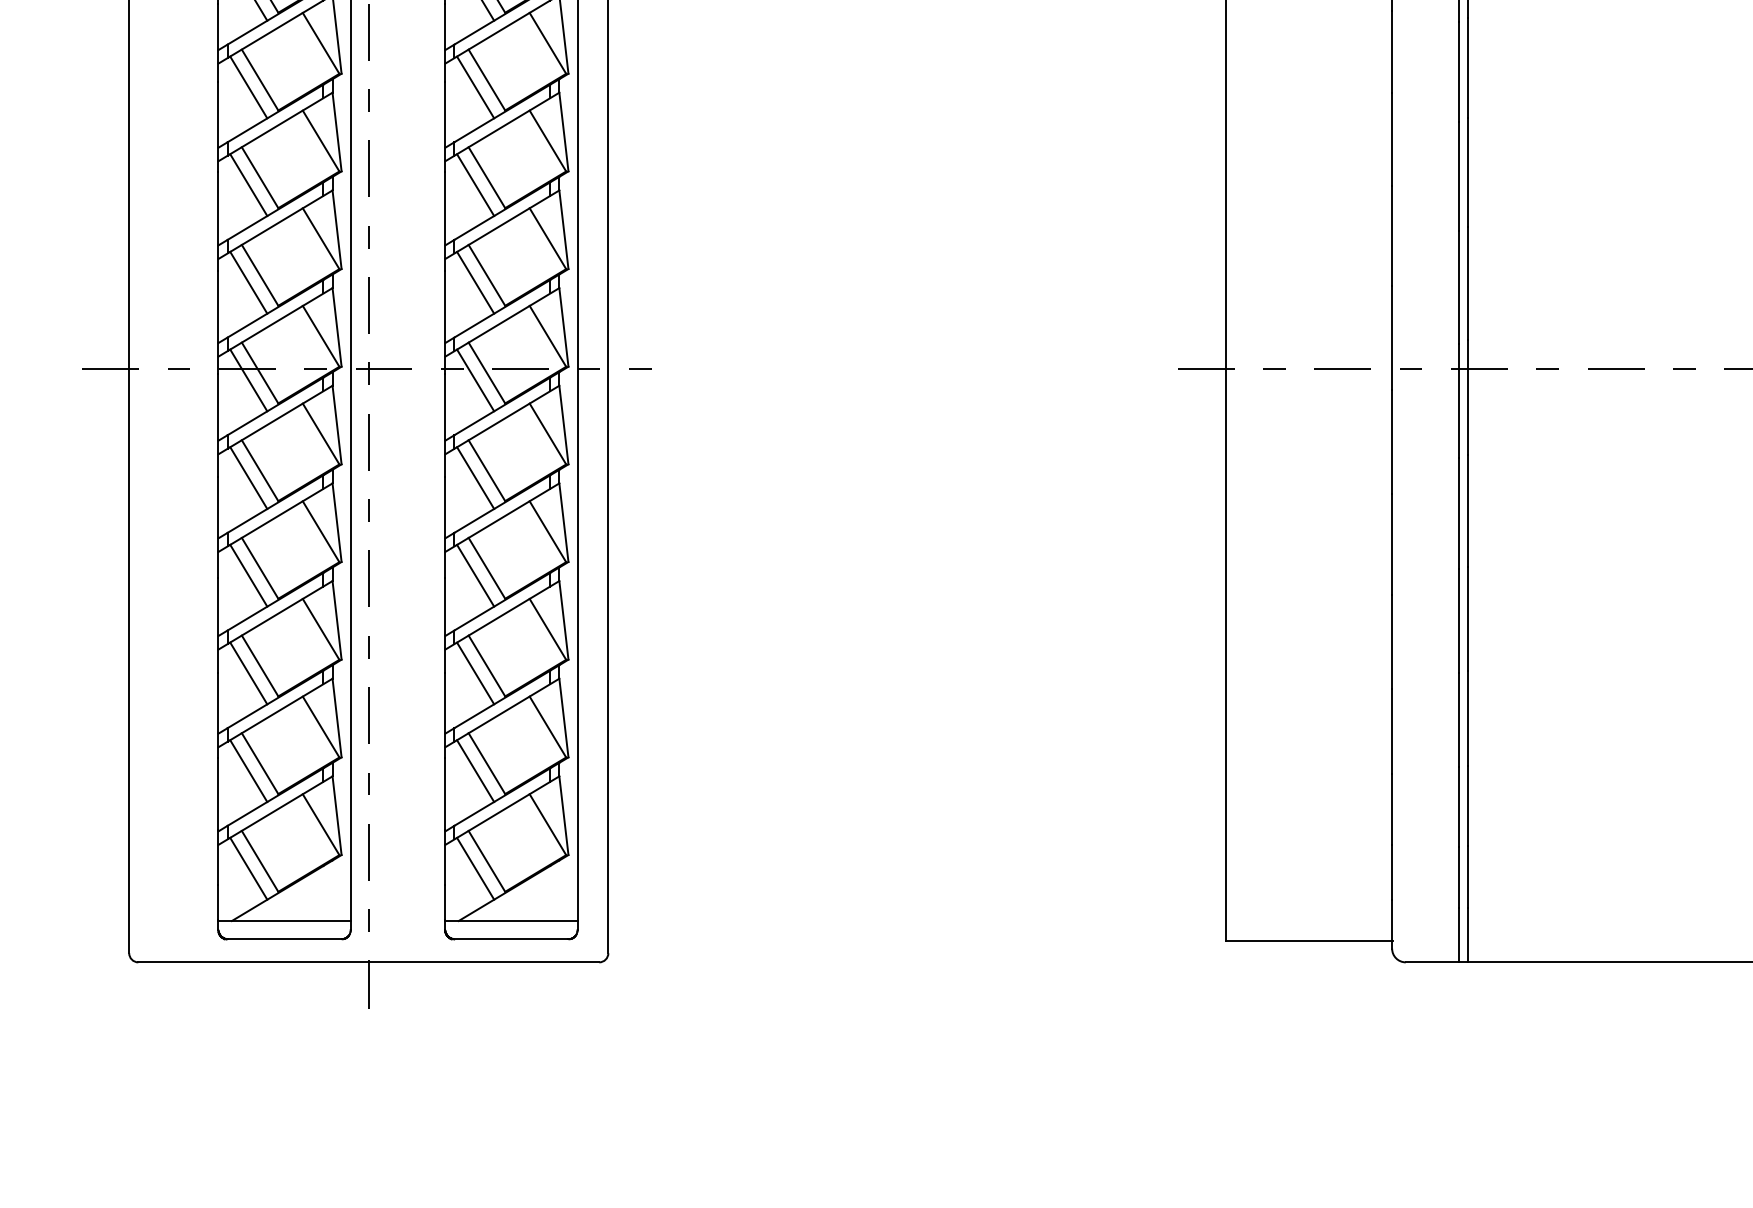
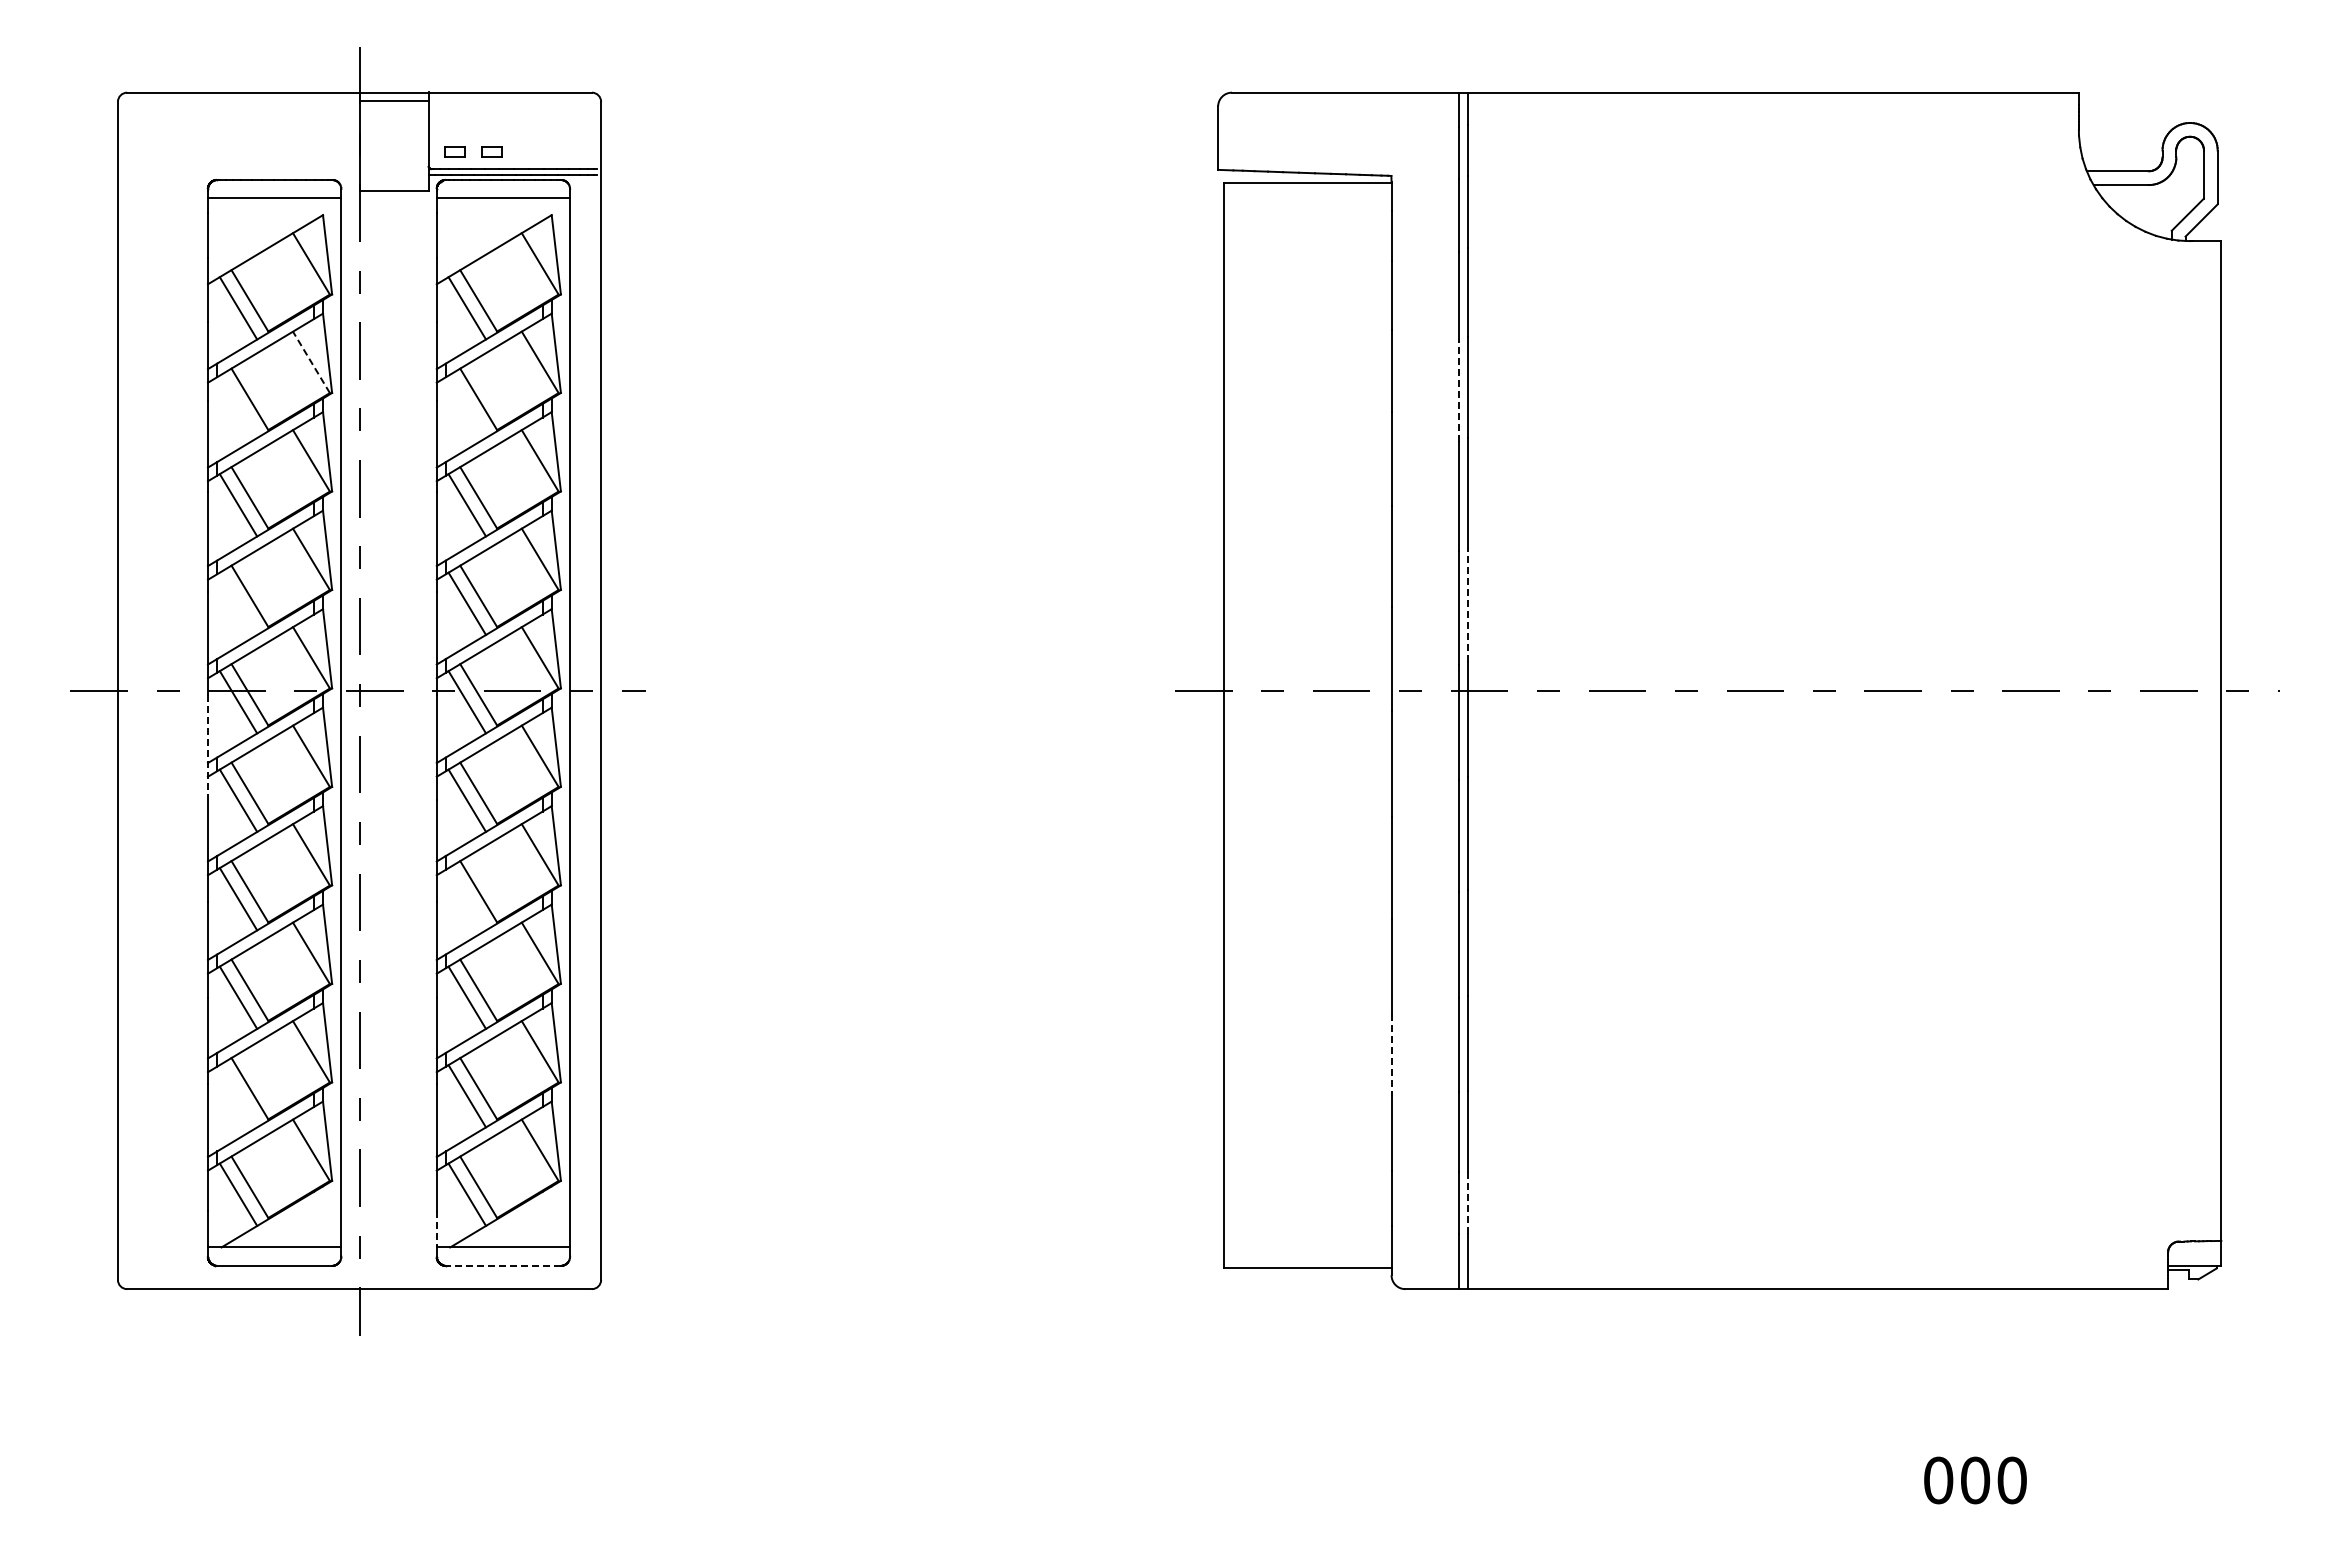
line: (321, 43) -> (311, 362), solid -> dashed
line: (1458, 72) -> (1458, 391), solid -> dashed
line: (248, 87) -> (238, 406), removed
line: (475, 87) -> (467, 406), removed
line: (248, 282) -> (238, 603), removed
line: (1468, 283) -> (1468, 604), solid -> dashed
line: (218, 426) -> (207, 748), solid -> dashed
line: (475, 575) -> (467, 899), removed
line: (1392, 731) -> (1391, 1056), solid -> dashed
line: (248, 771) -> (238, 1096), removed
line: (1468, 876) -> (1468, 1202), solid -> dashed
line: (445, 903) -> (436, 1229), solid -> dashed
line: (511, 938) -> (503, 1265), solid -> dashed

